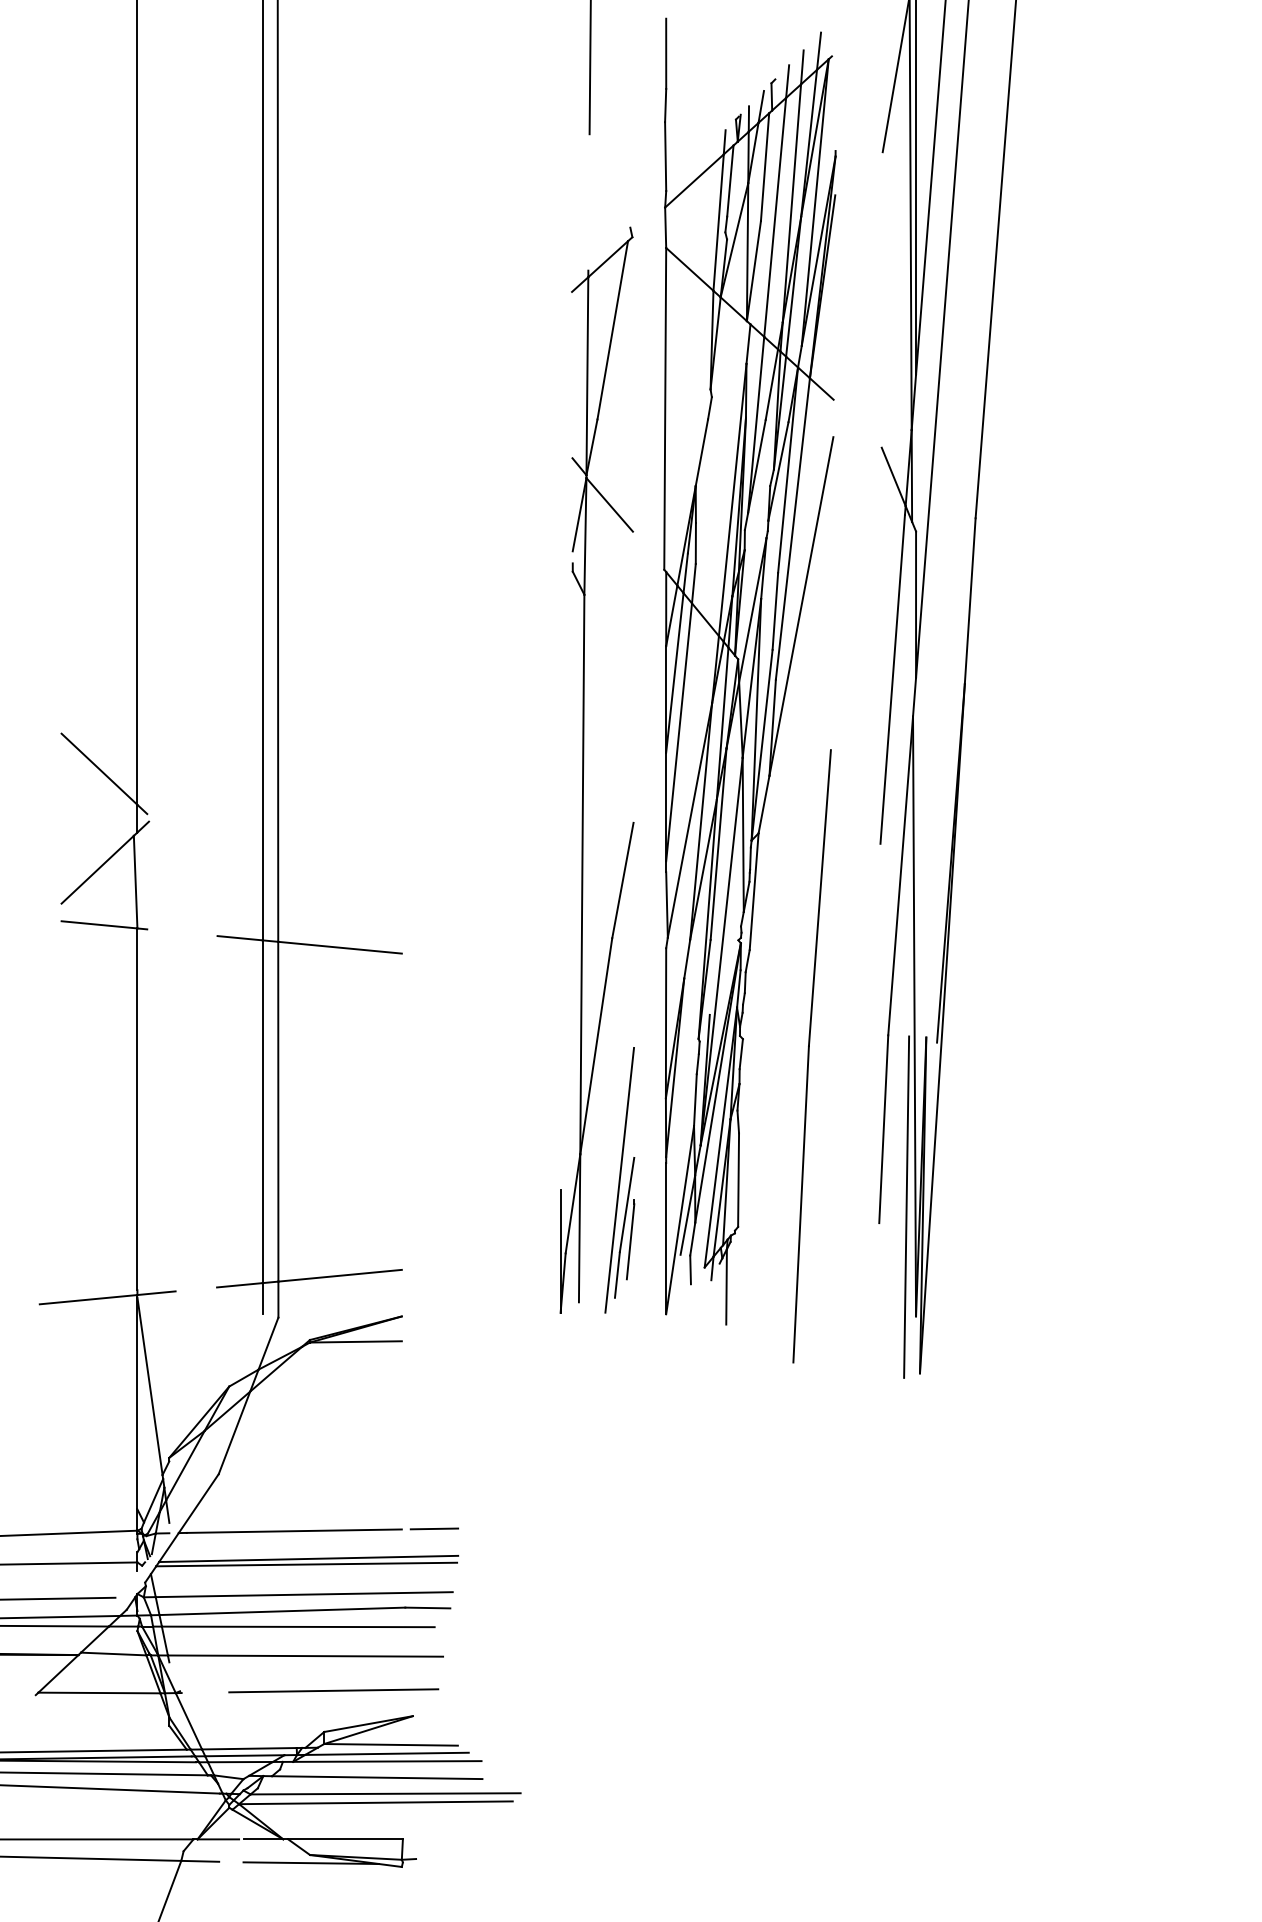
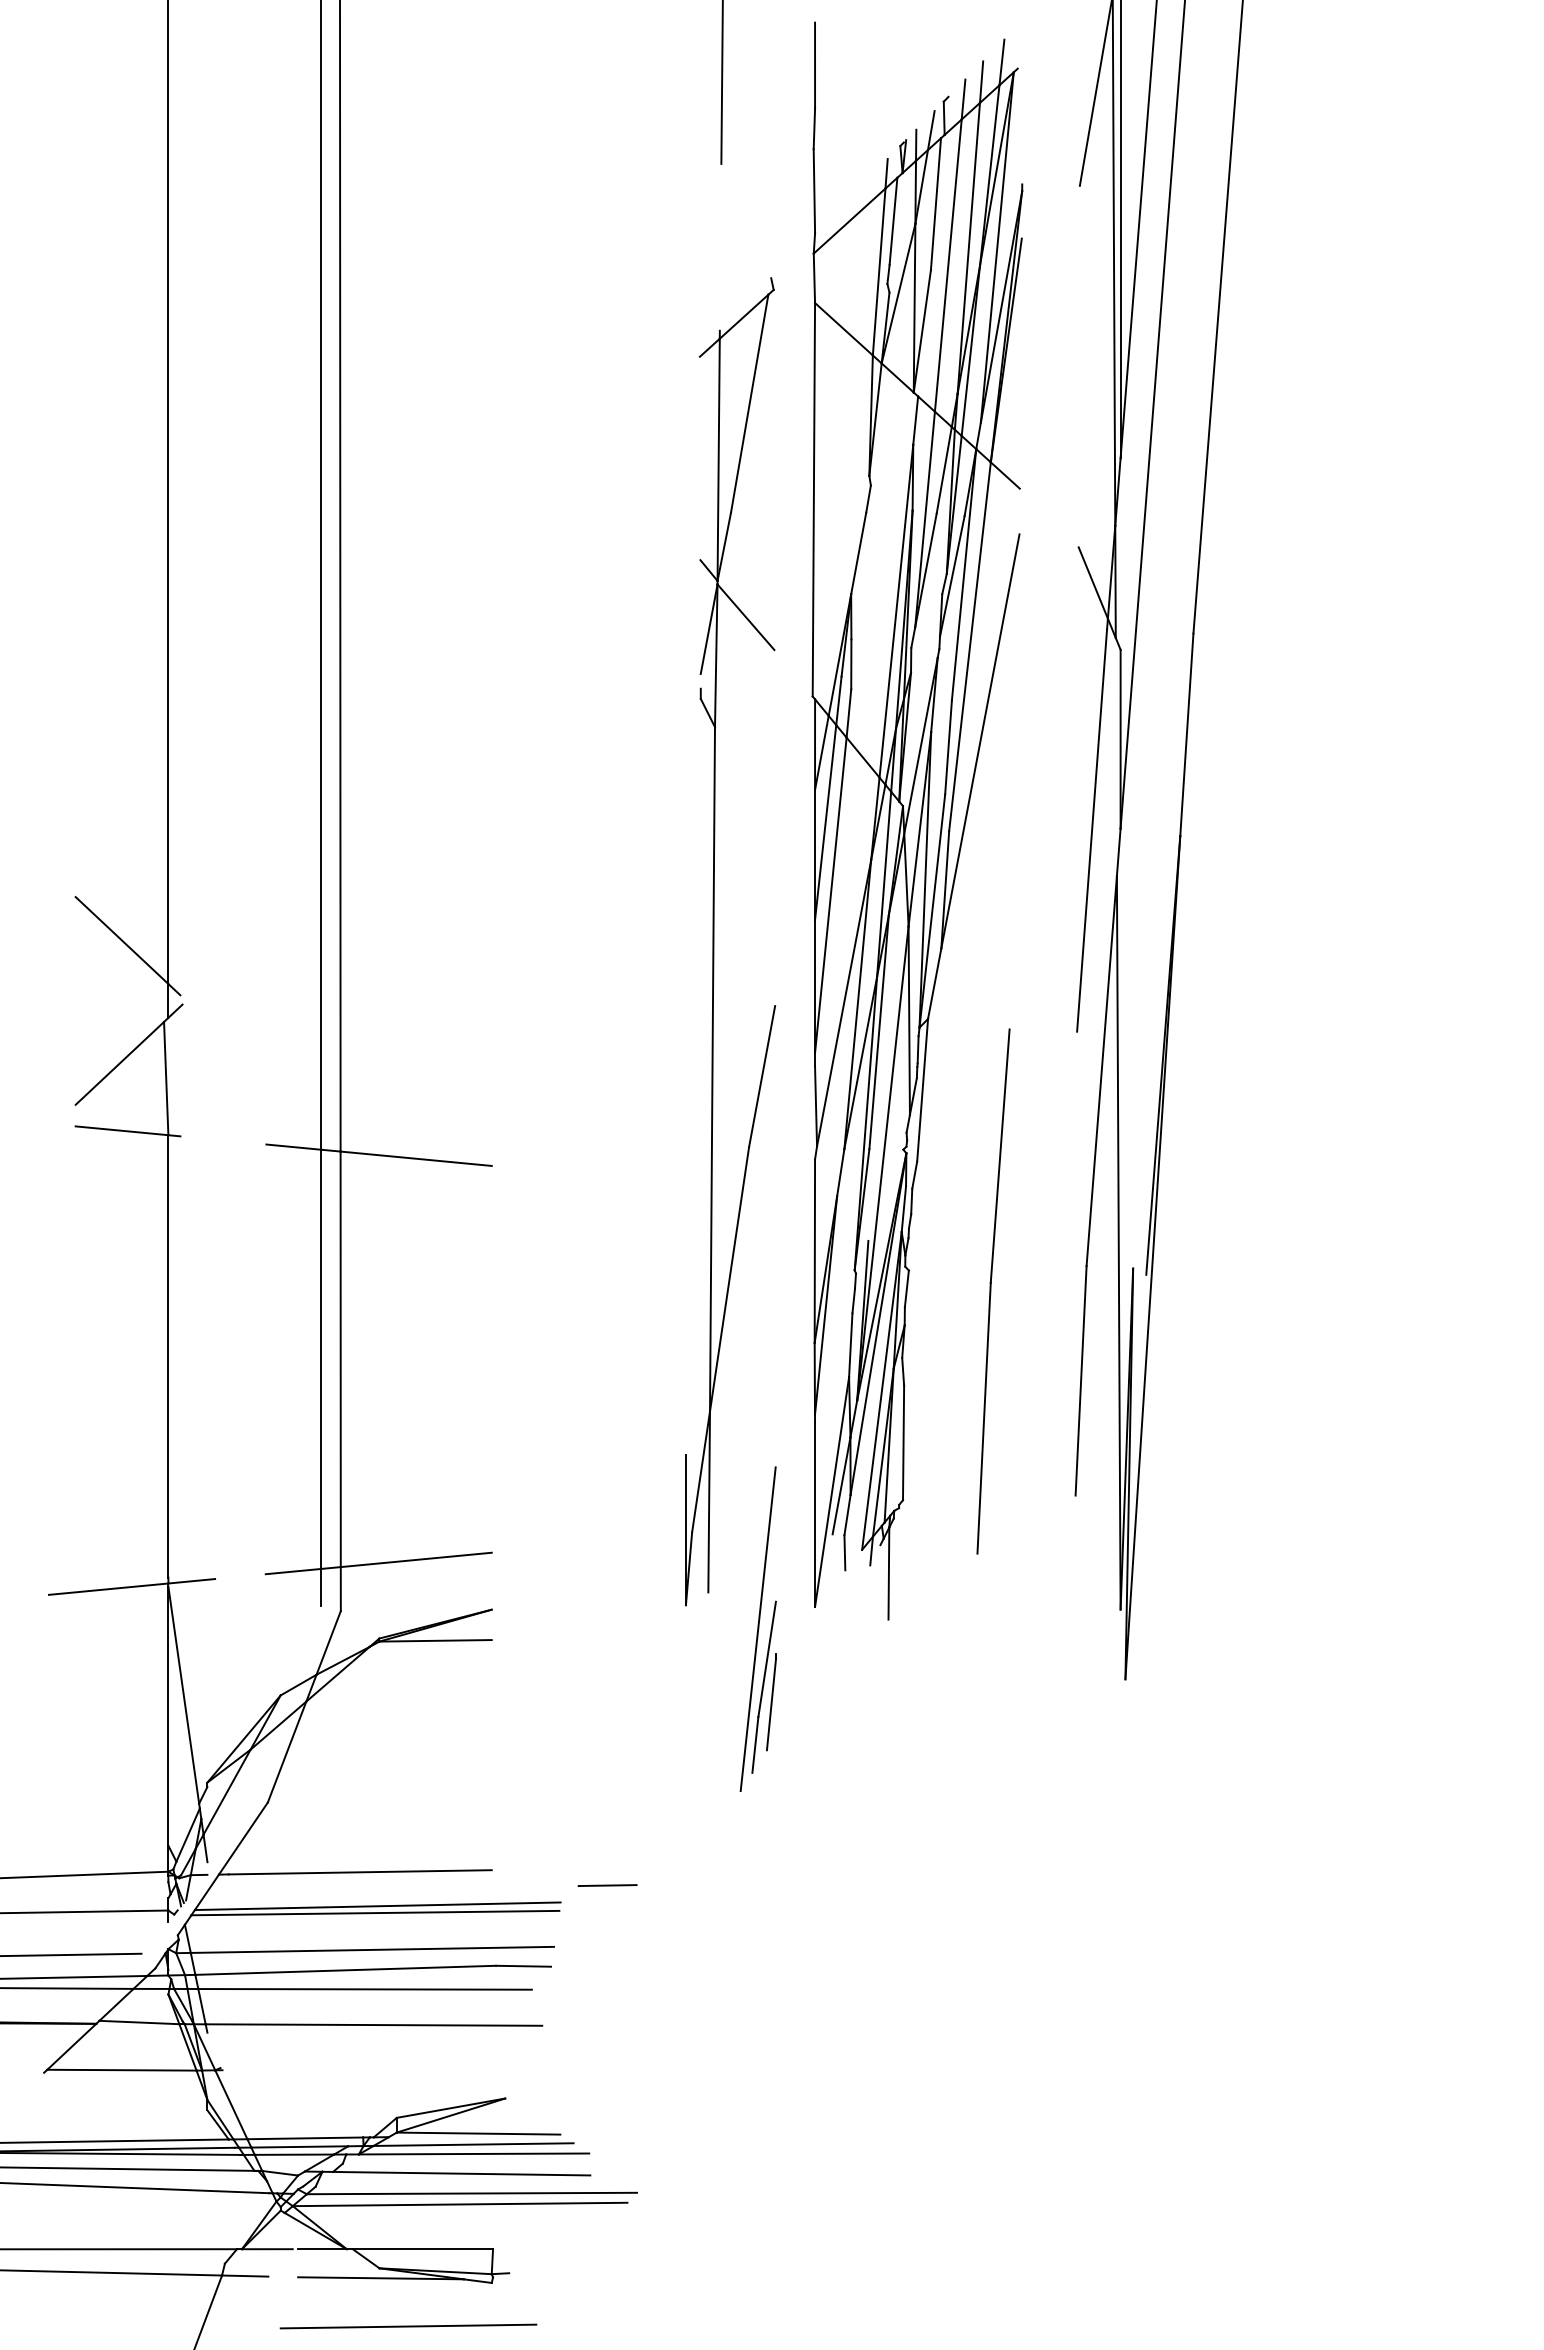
part: (812, 1056) -> (993, 1291), size x0.7
part: (619, 1179) -> (757, 1628), moved
line: (906, 1206) -> (1109, 1475), removed
line: (434, 1528) -> (607, 1885), moved
line: (333, 1690) -> (408, 2326), moved

